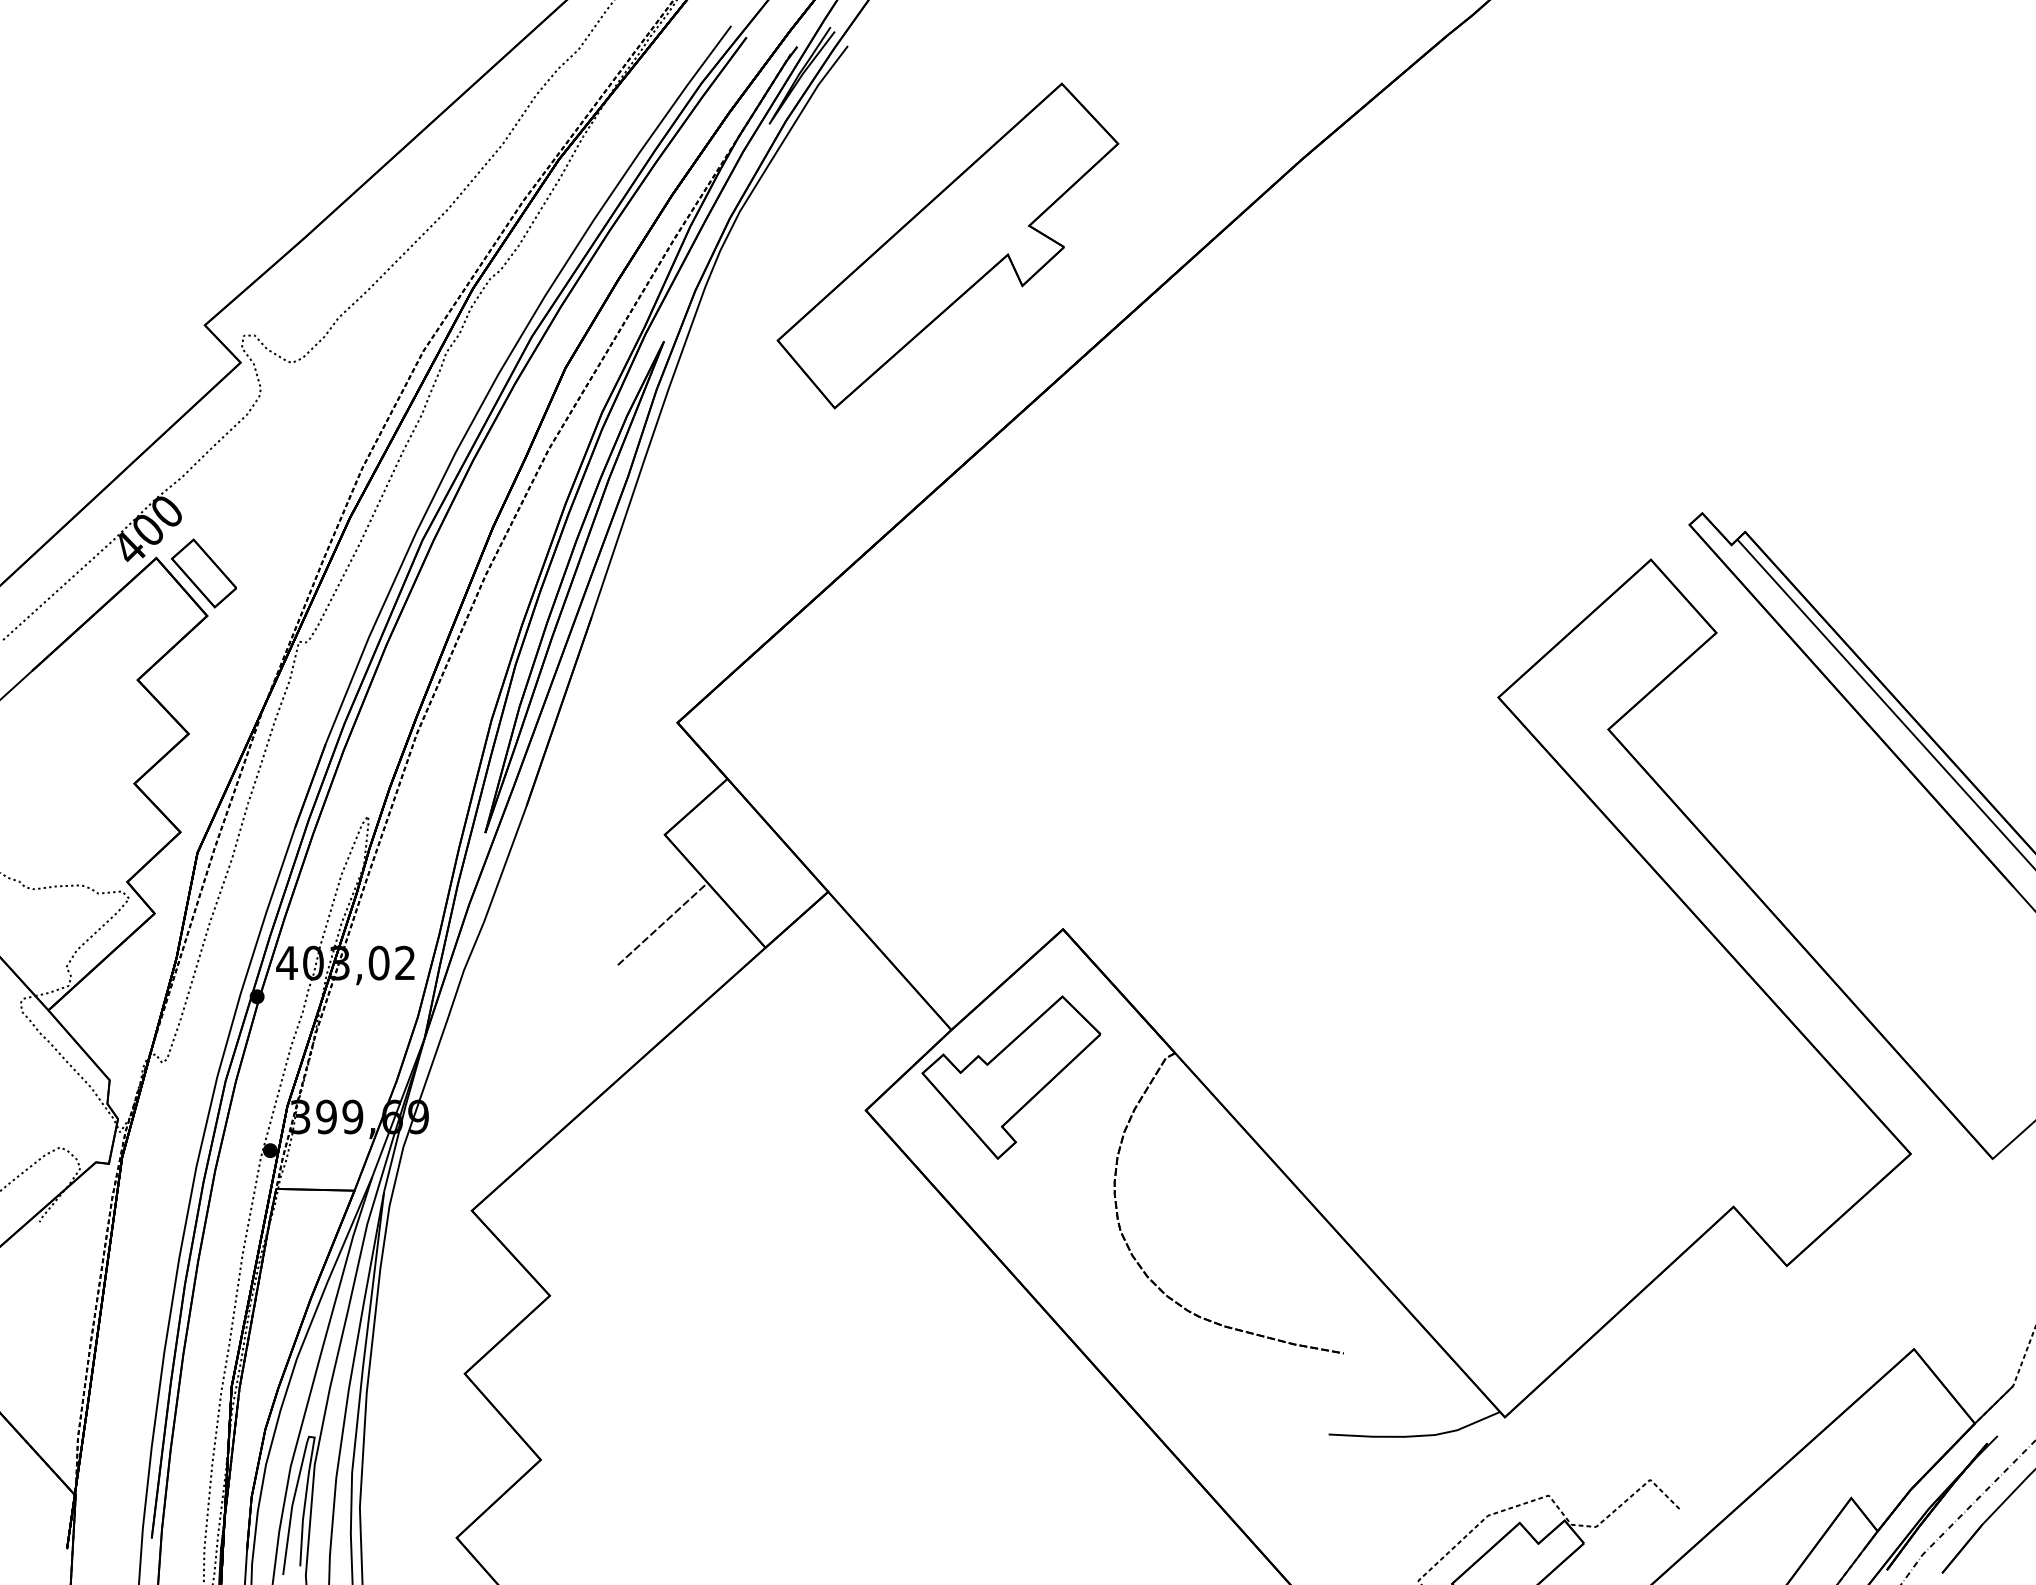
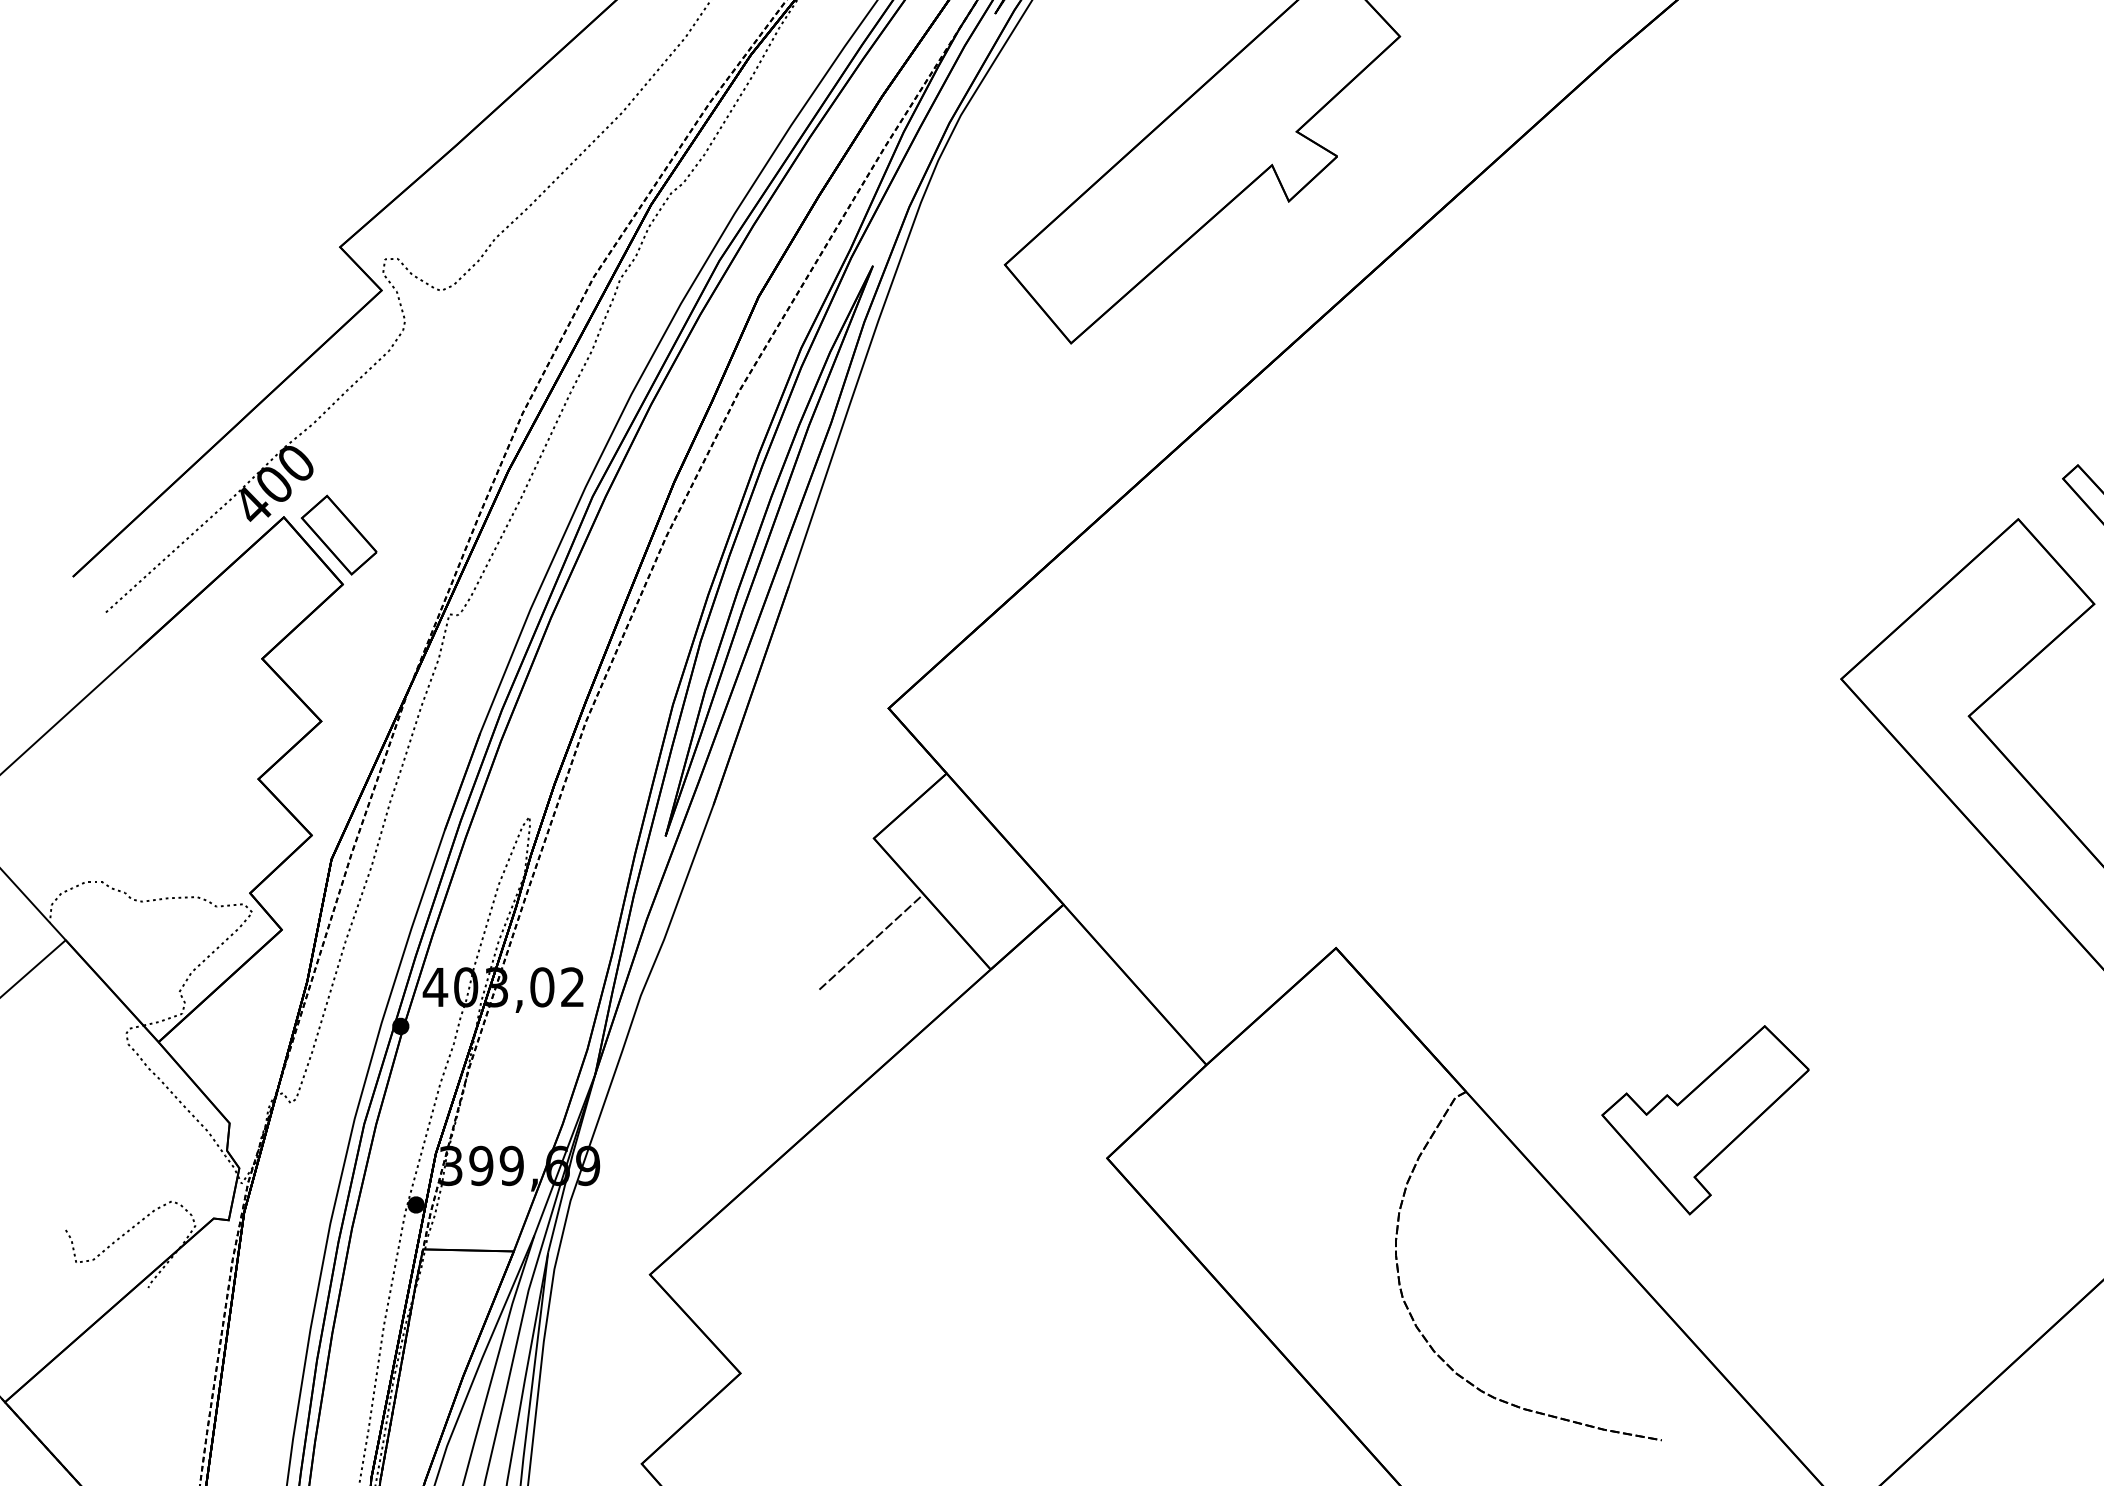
part: (1011, 1077) -> (1705, 1120), moved

